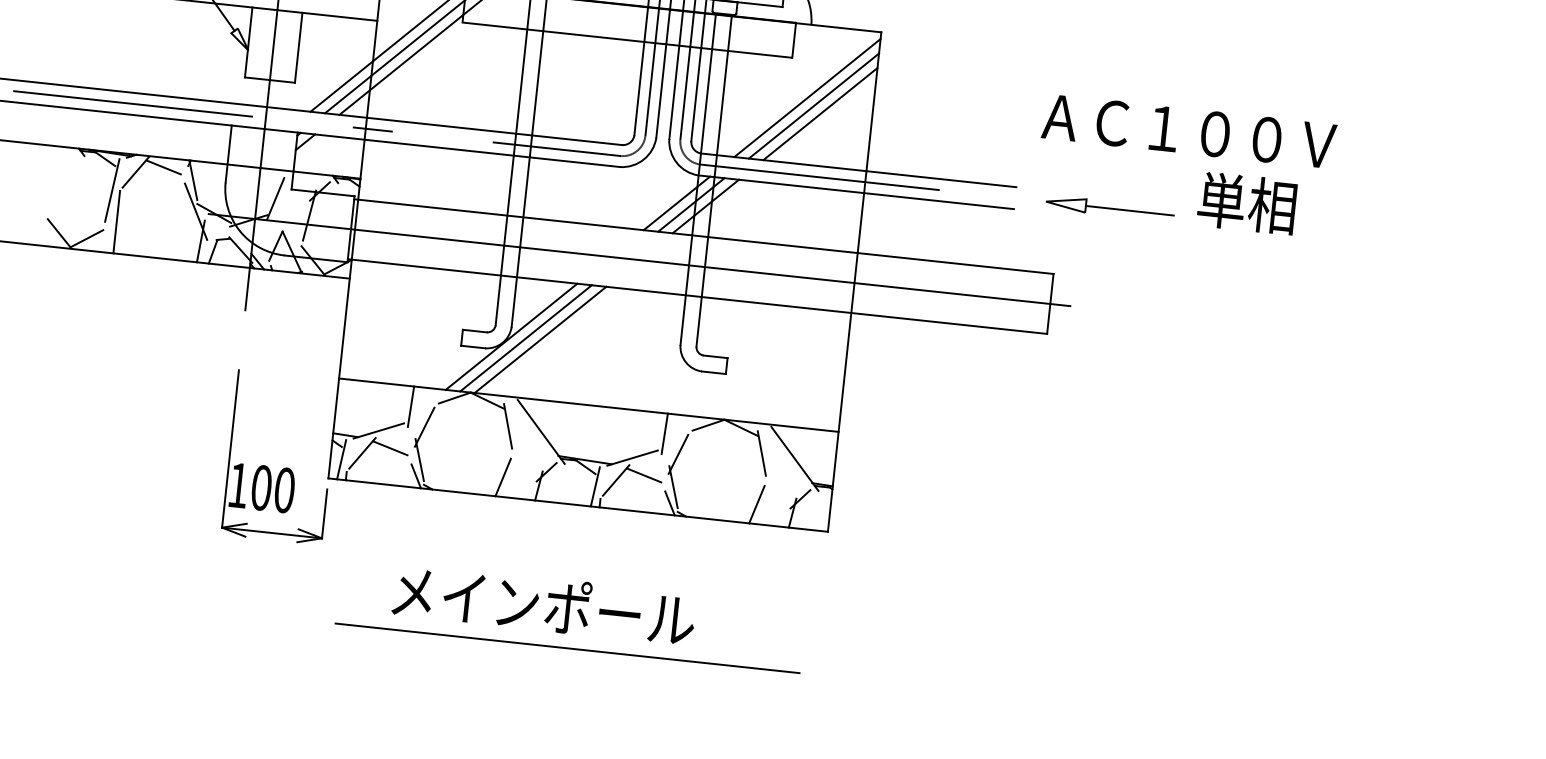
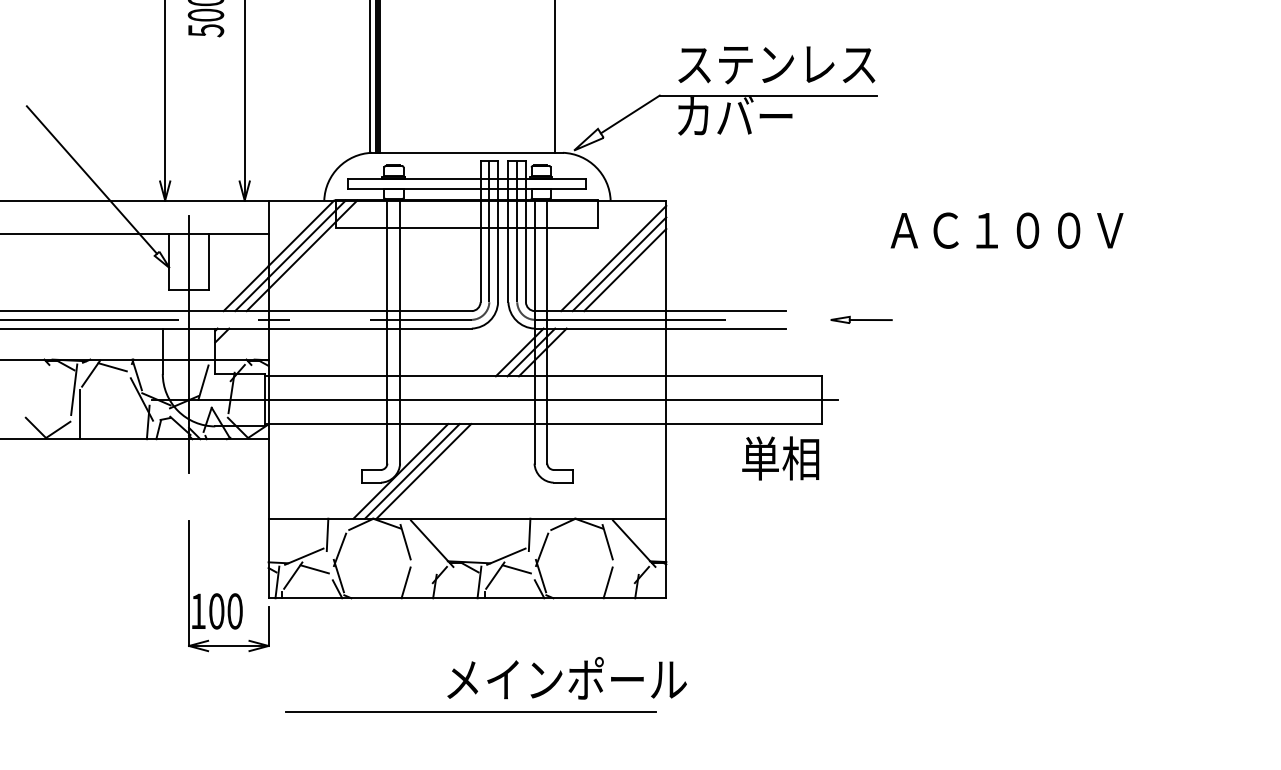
text: (1188, 131) -> (1006, 230), moved
text: (1246, 203) -> (780, 458), moved
part: (1110, 207) -> (861, 319), size x0.6
text: (543, 604) -> (566, 678), moved

